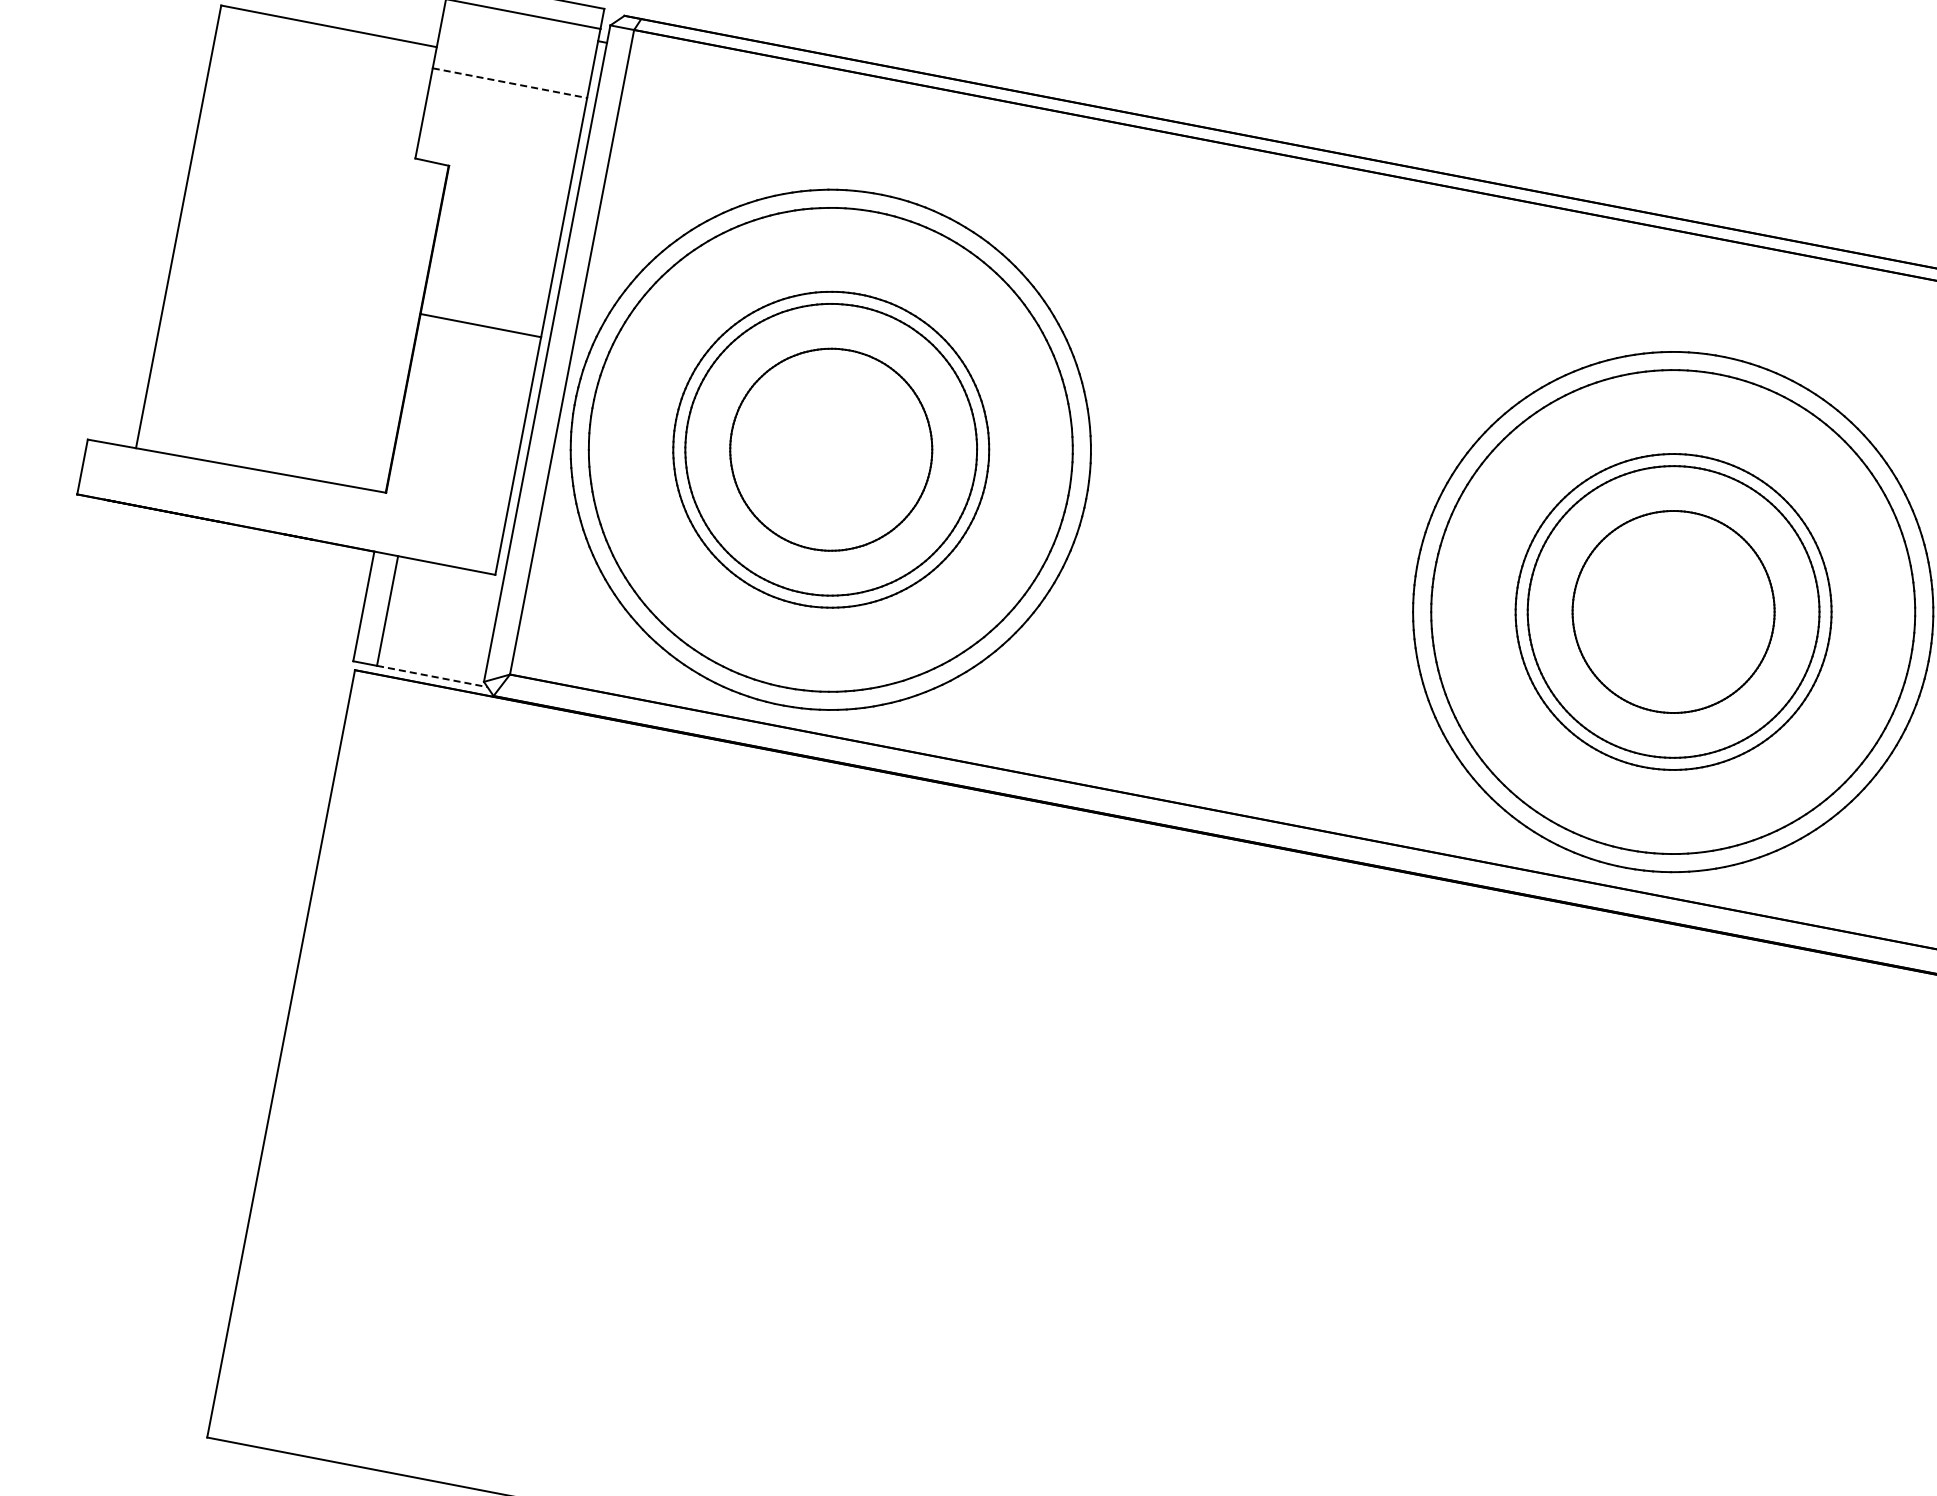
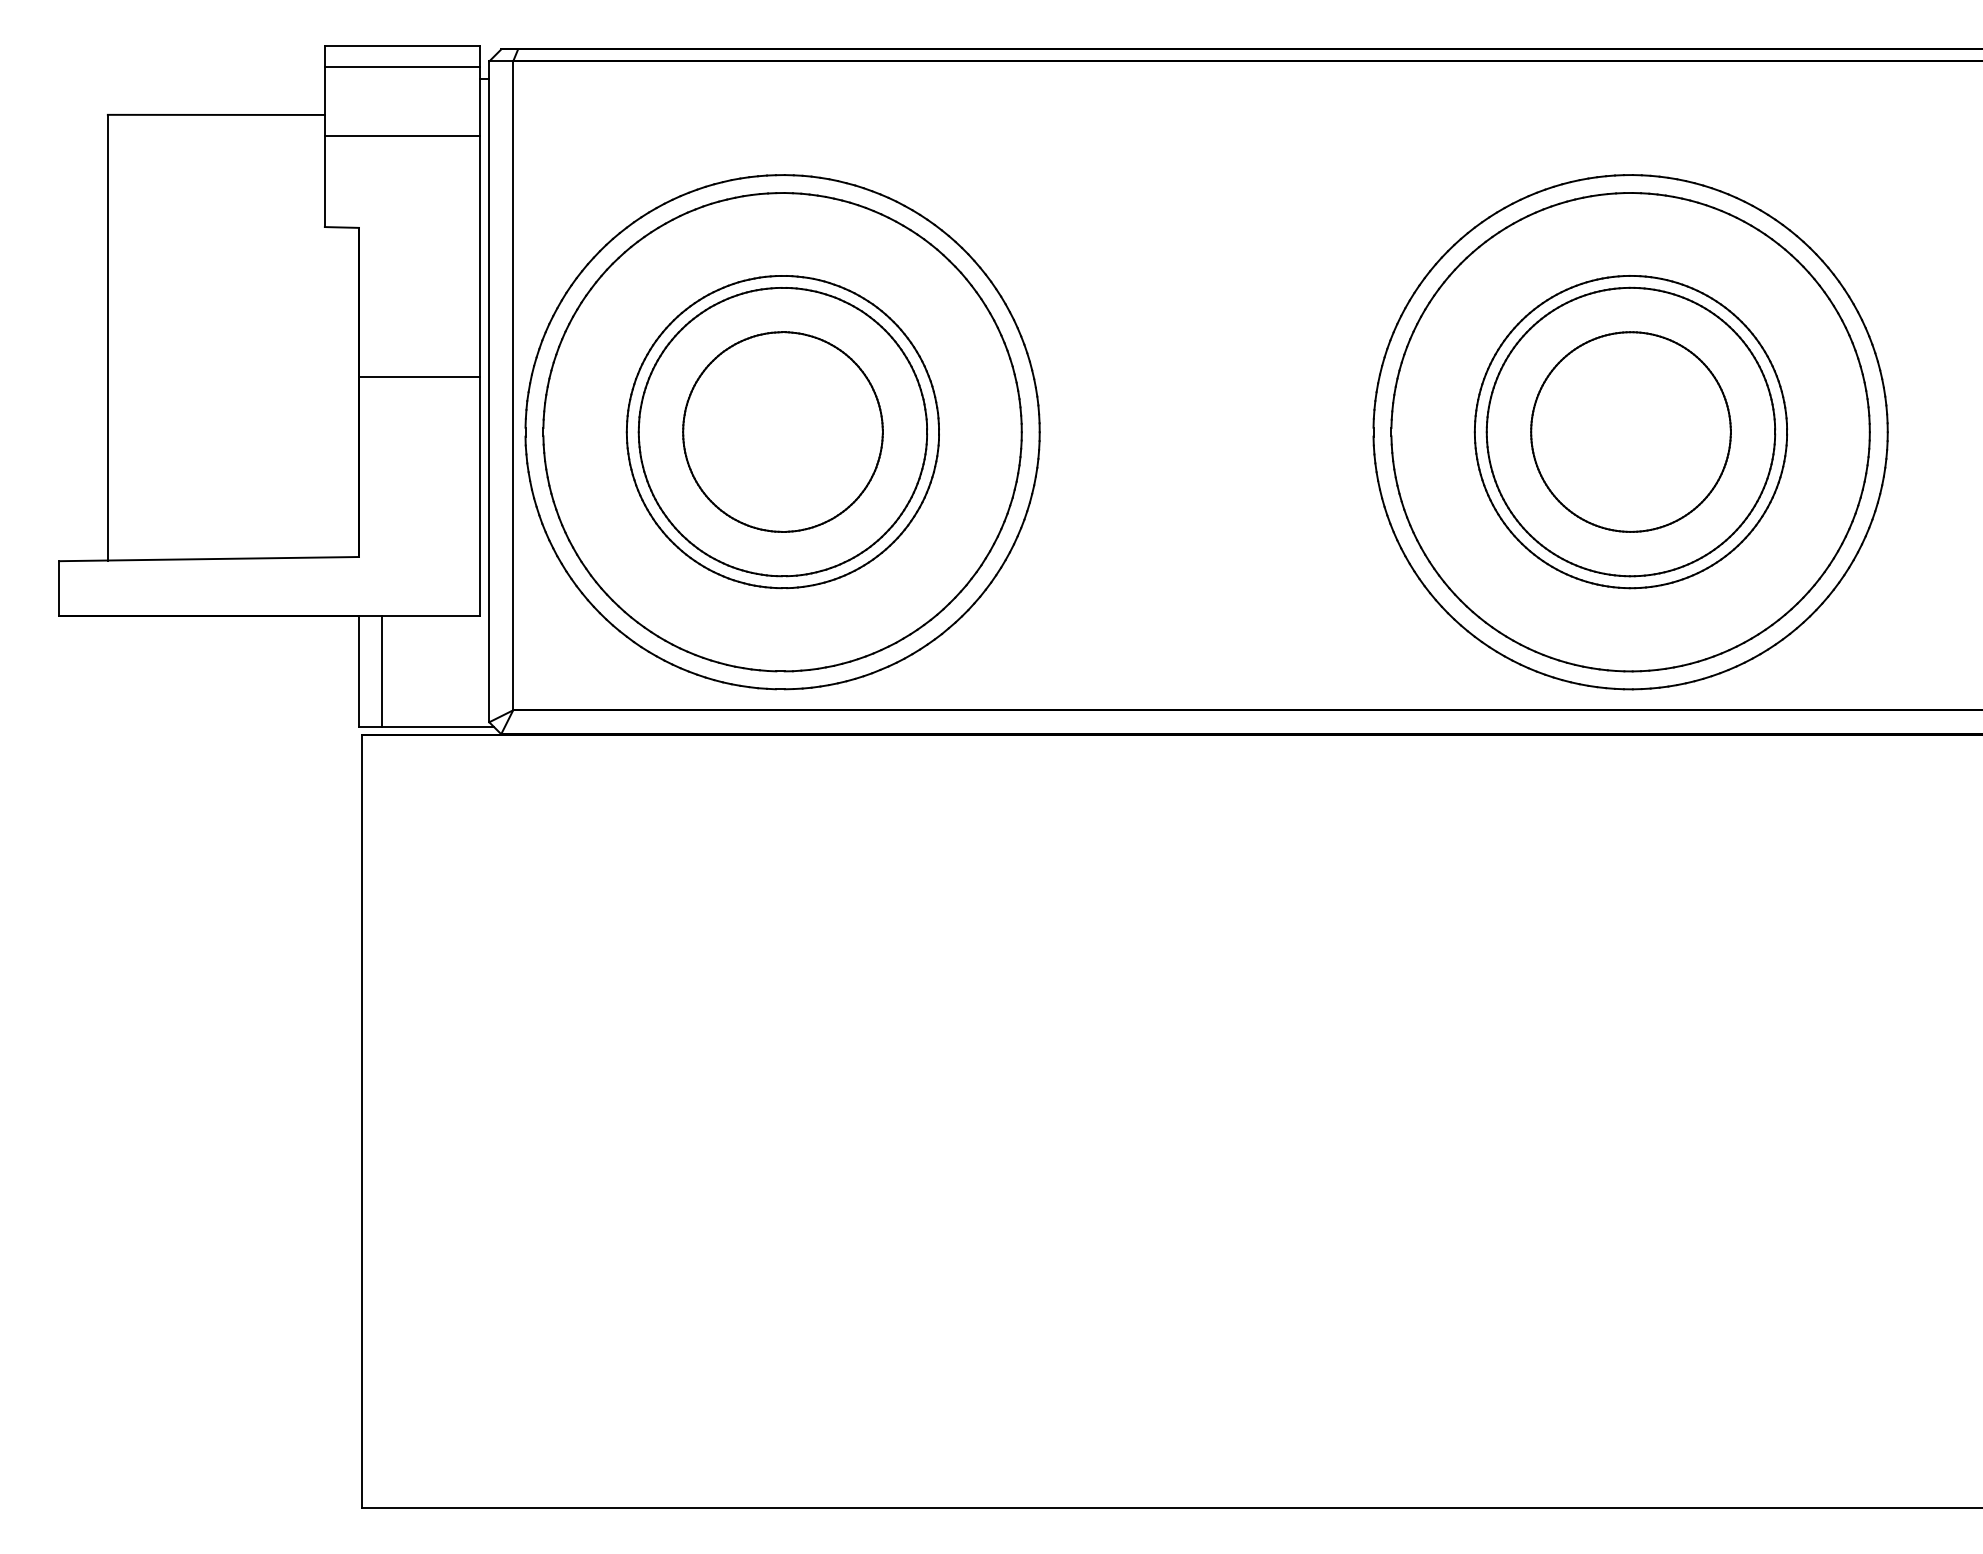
line: (509, 83) -> (402, 136), dashed -> solid
line: (432, 676) -> (438, 726), dashed -> solid

